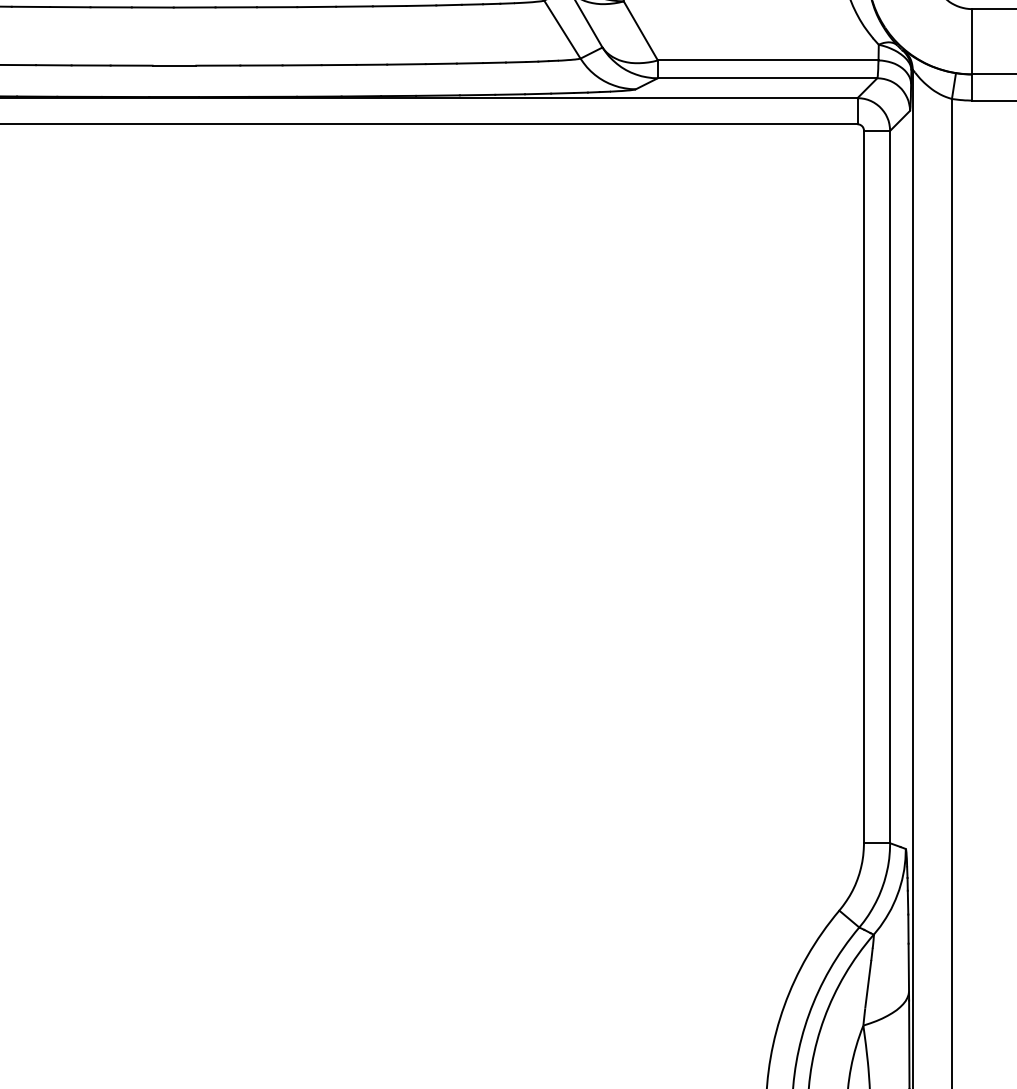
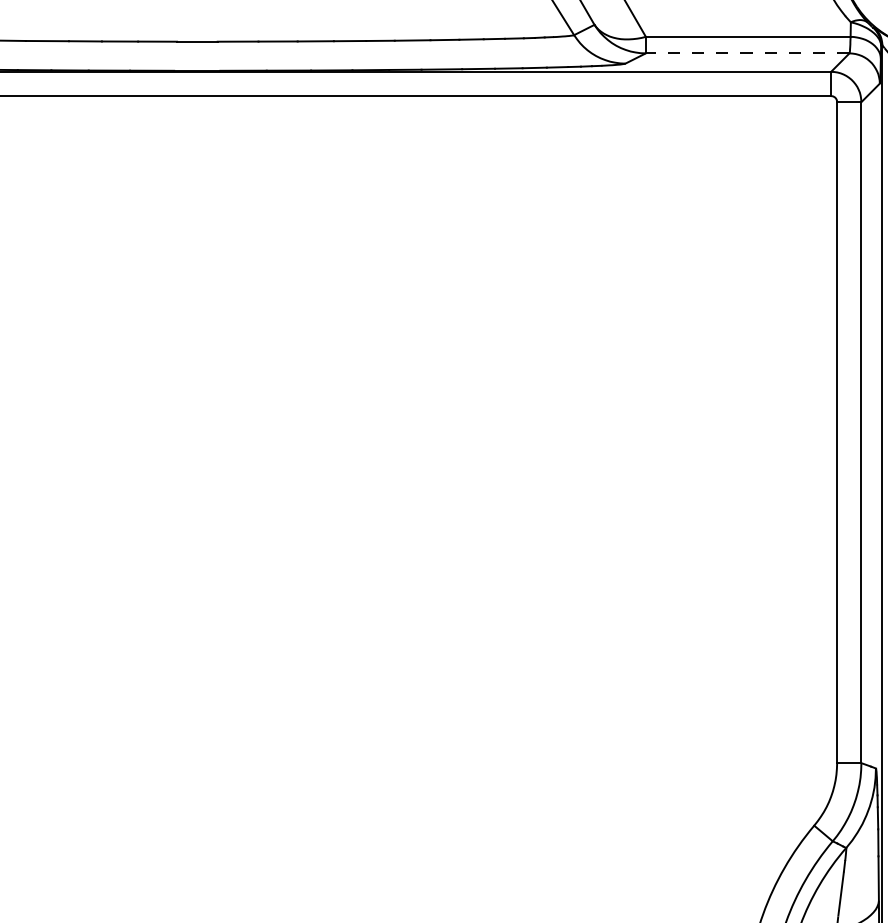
line: (767, 78) -> (747, 53), solid -> dashed

